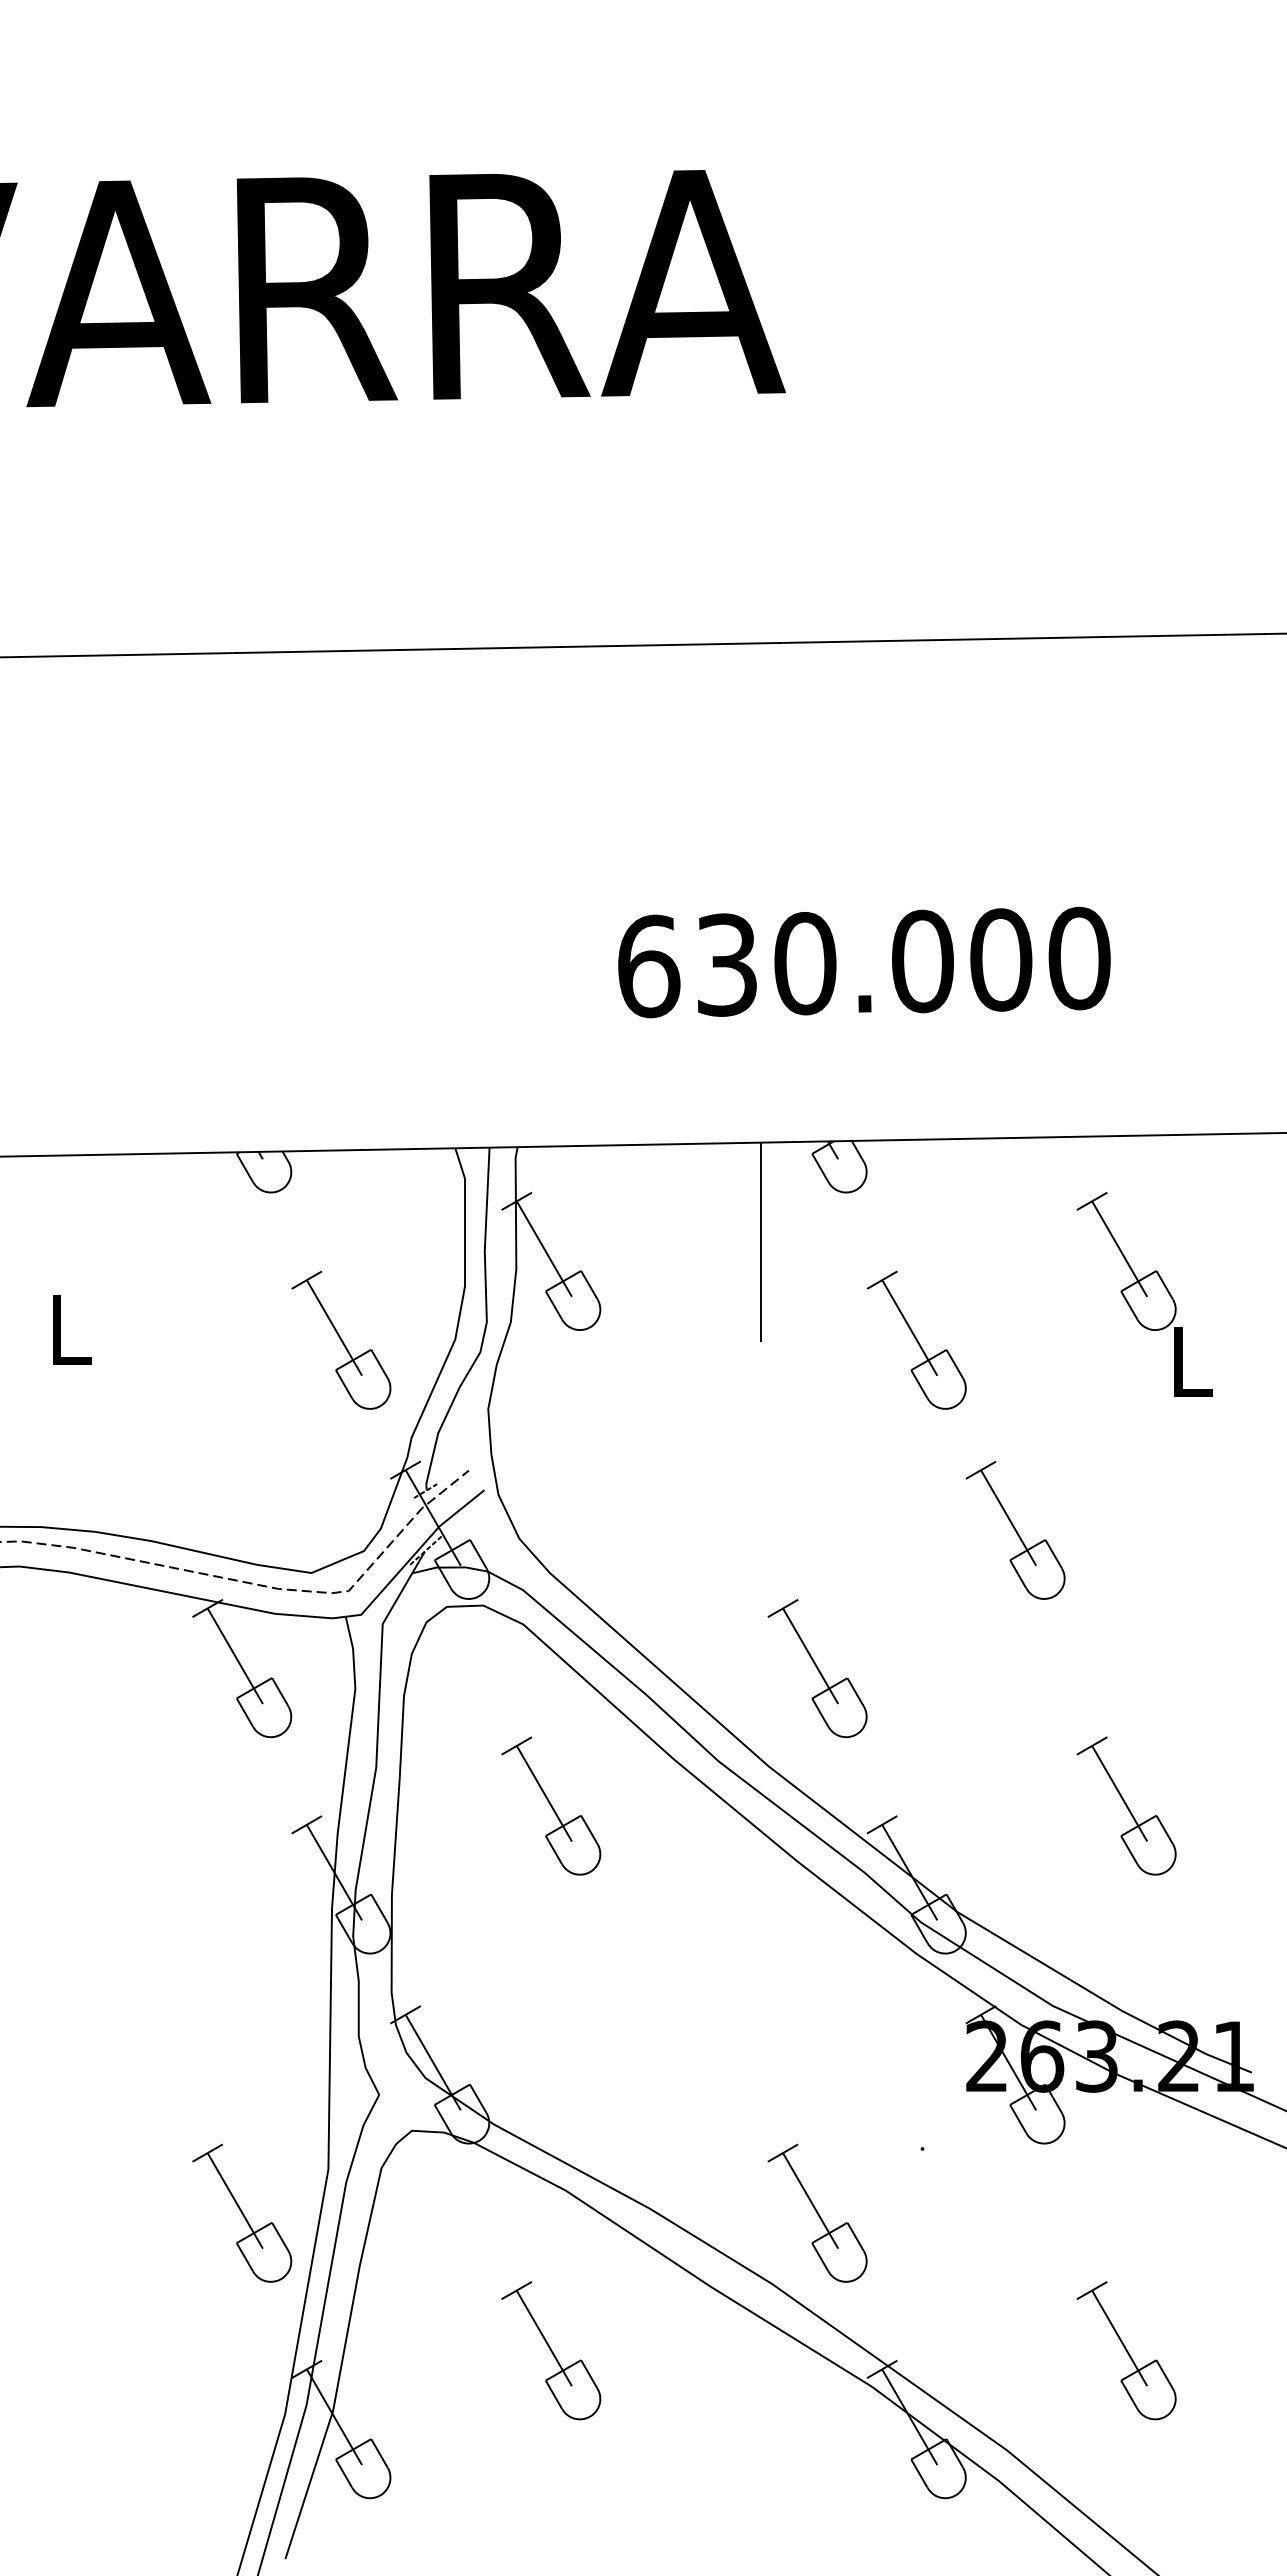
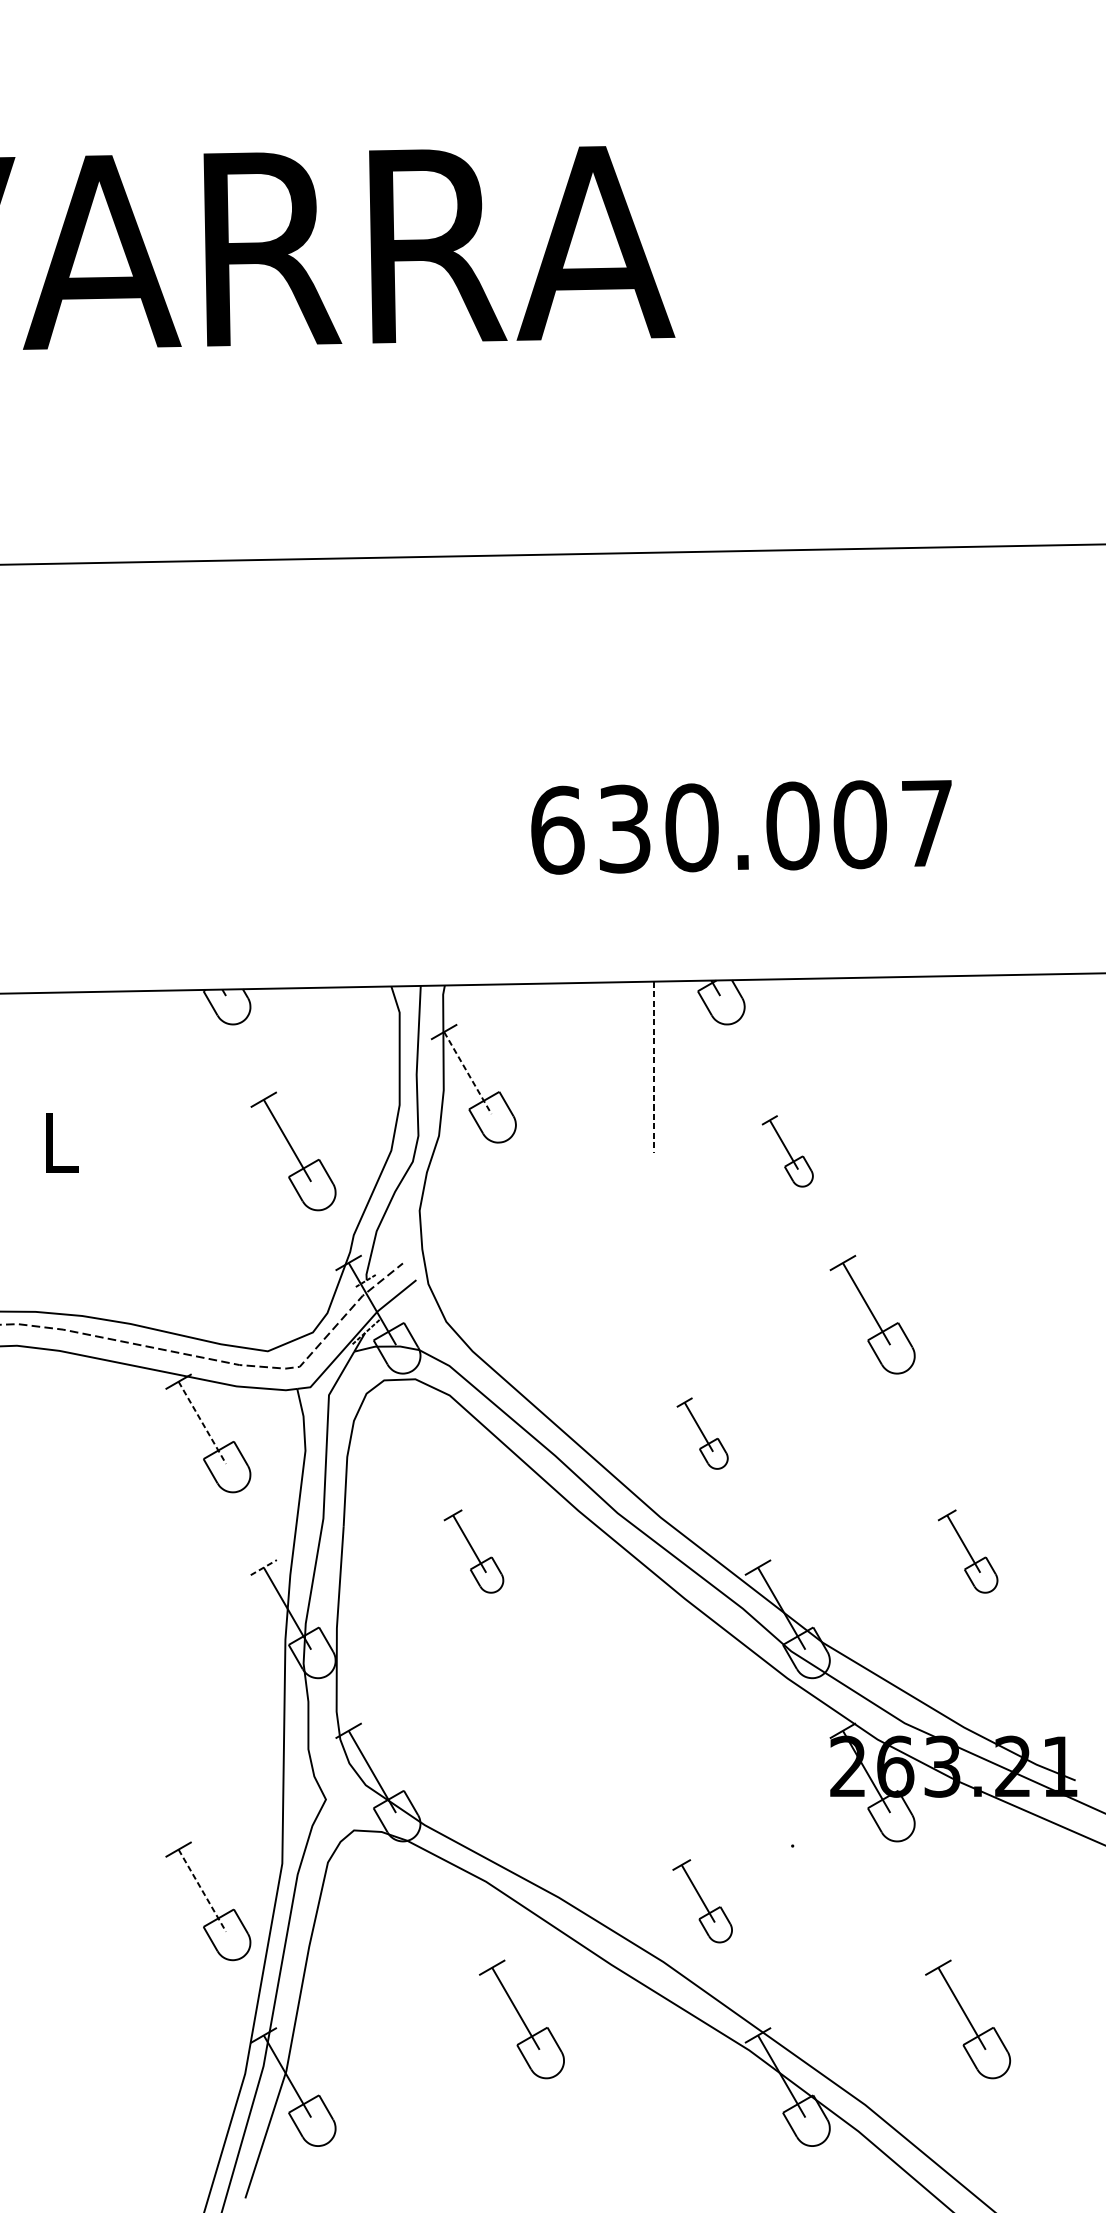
text: (1079, 958) -> (927, 823), 630.000 -> 630.007
line: (761, 1242) -> (654, 1067), solid -> dashed
line: (544, 1249) -> (467, 1073), solid -> dashed
part: (1144, 1294) -> (983, 1112), removed
part: (916, 1339) -> (787, 1150), size x0.6
line: (235, 1656) -> (202, 1423), solid -> dashed
part: (817, 1668) -> (702, 1433), size x0.6
part: (551, 1805) -> (473, 1551), size x0.7
part: (1126, 1805) -> (967, 1551), size x0.7
line: (306, 1824) -> (263, 1567), solid -> dashed
line: (235, 2201) -> (202, 1891), solid -> dashed
part: (817, 2212) -> (702, 1900), size x0.7
part: (551, 2350) -> (522, 2019), moved

